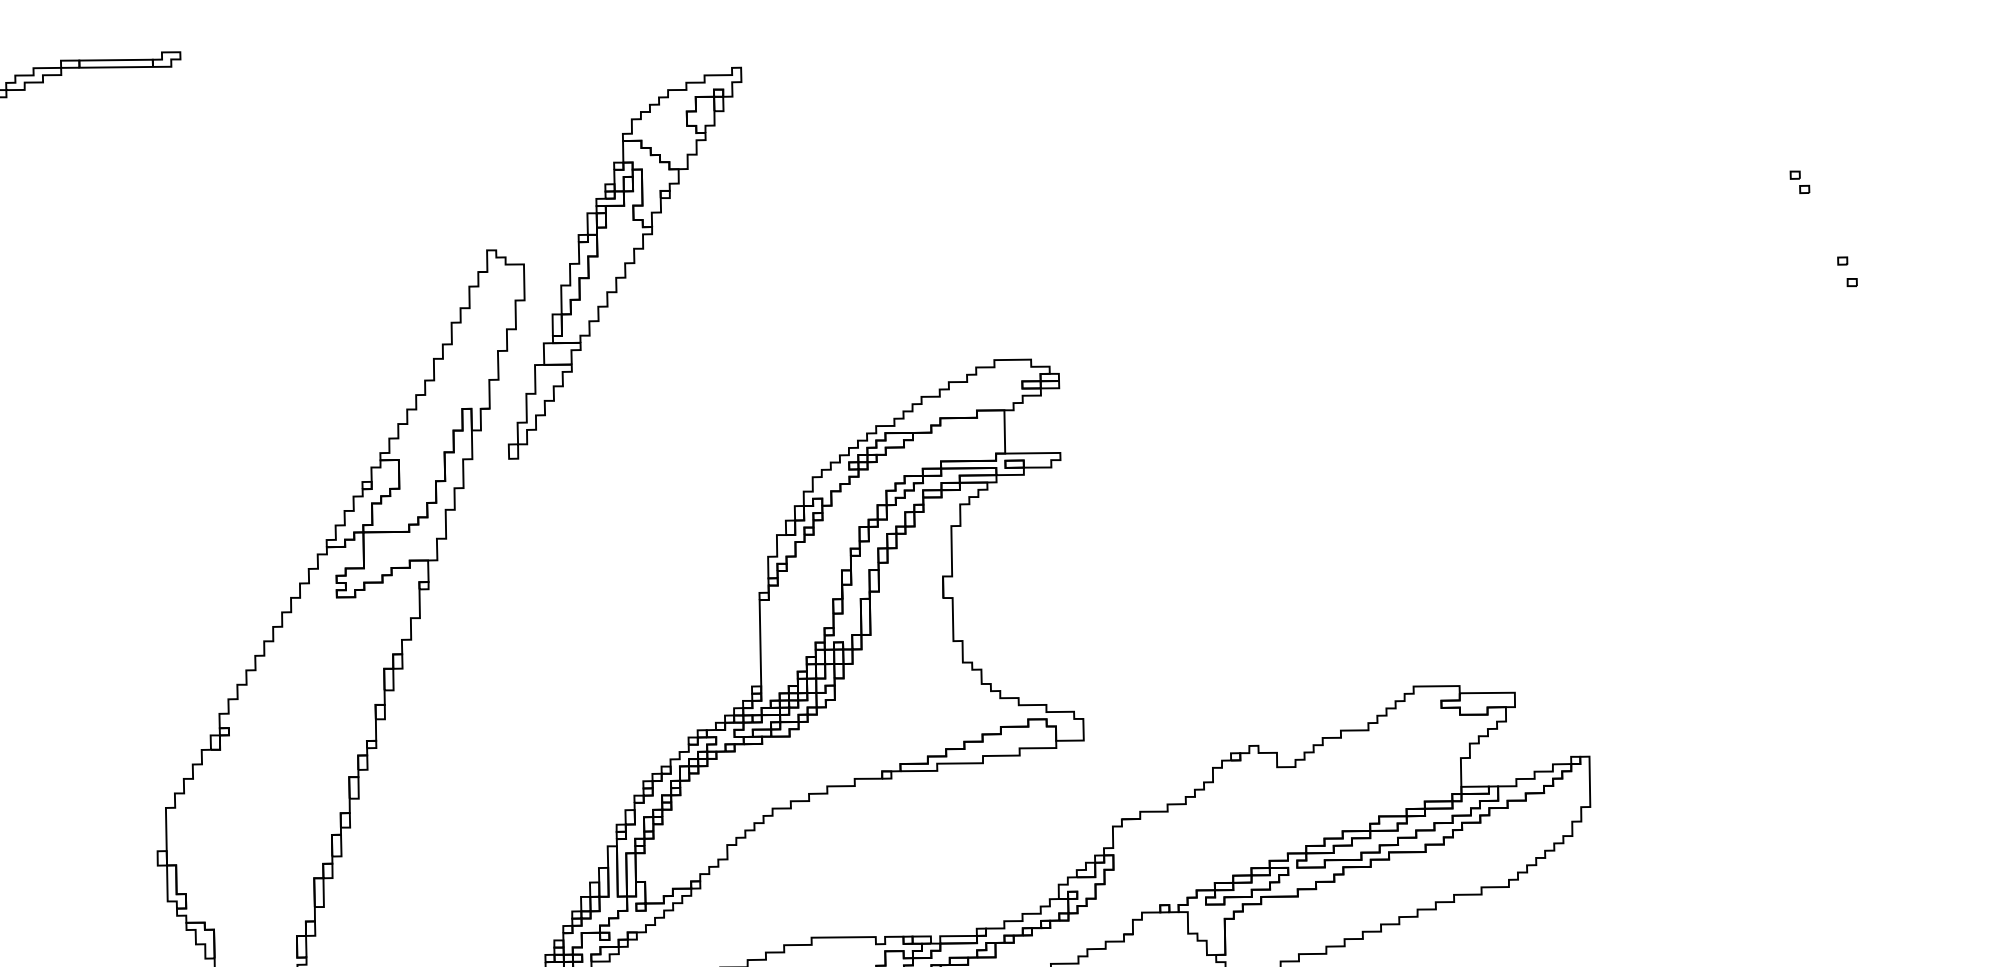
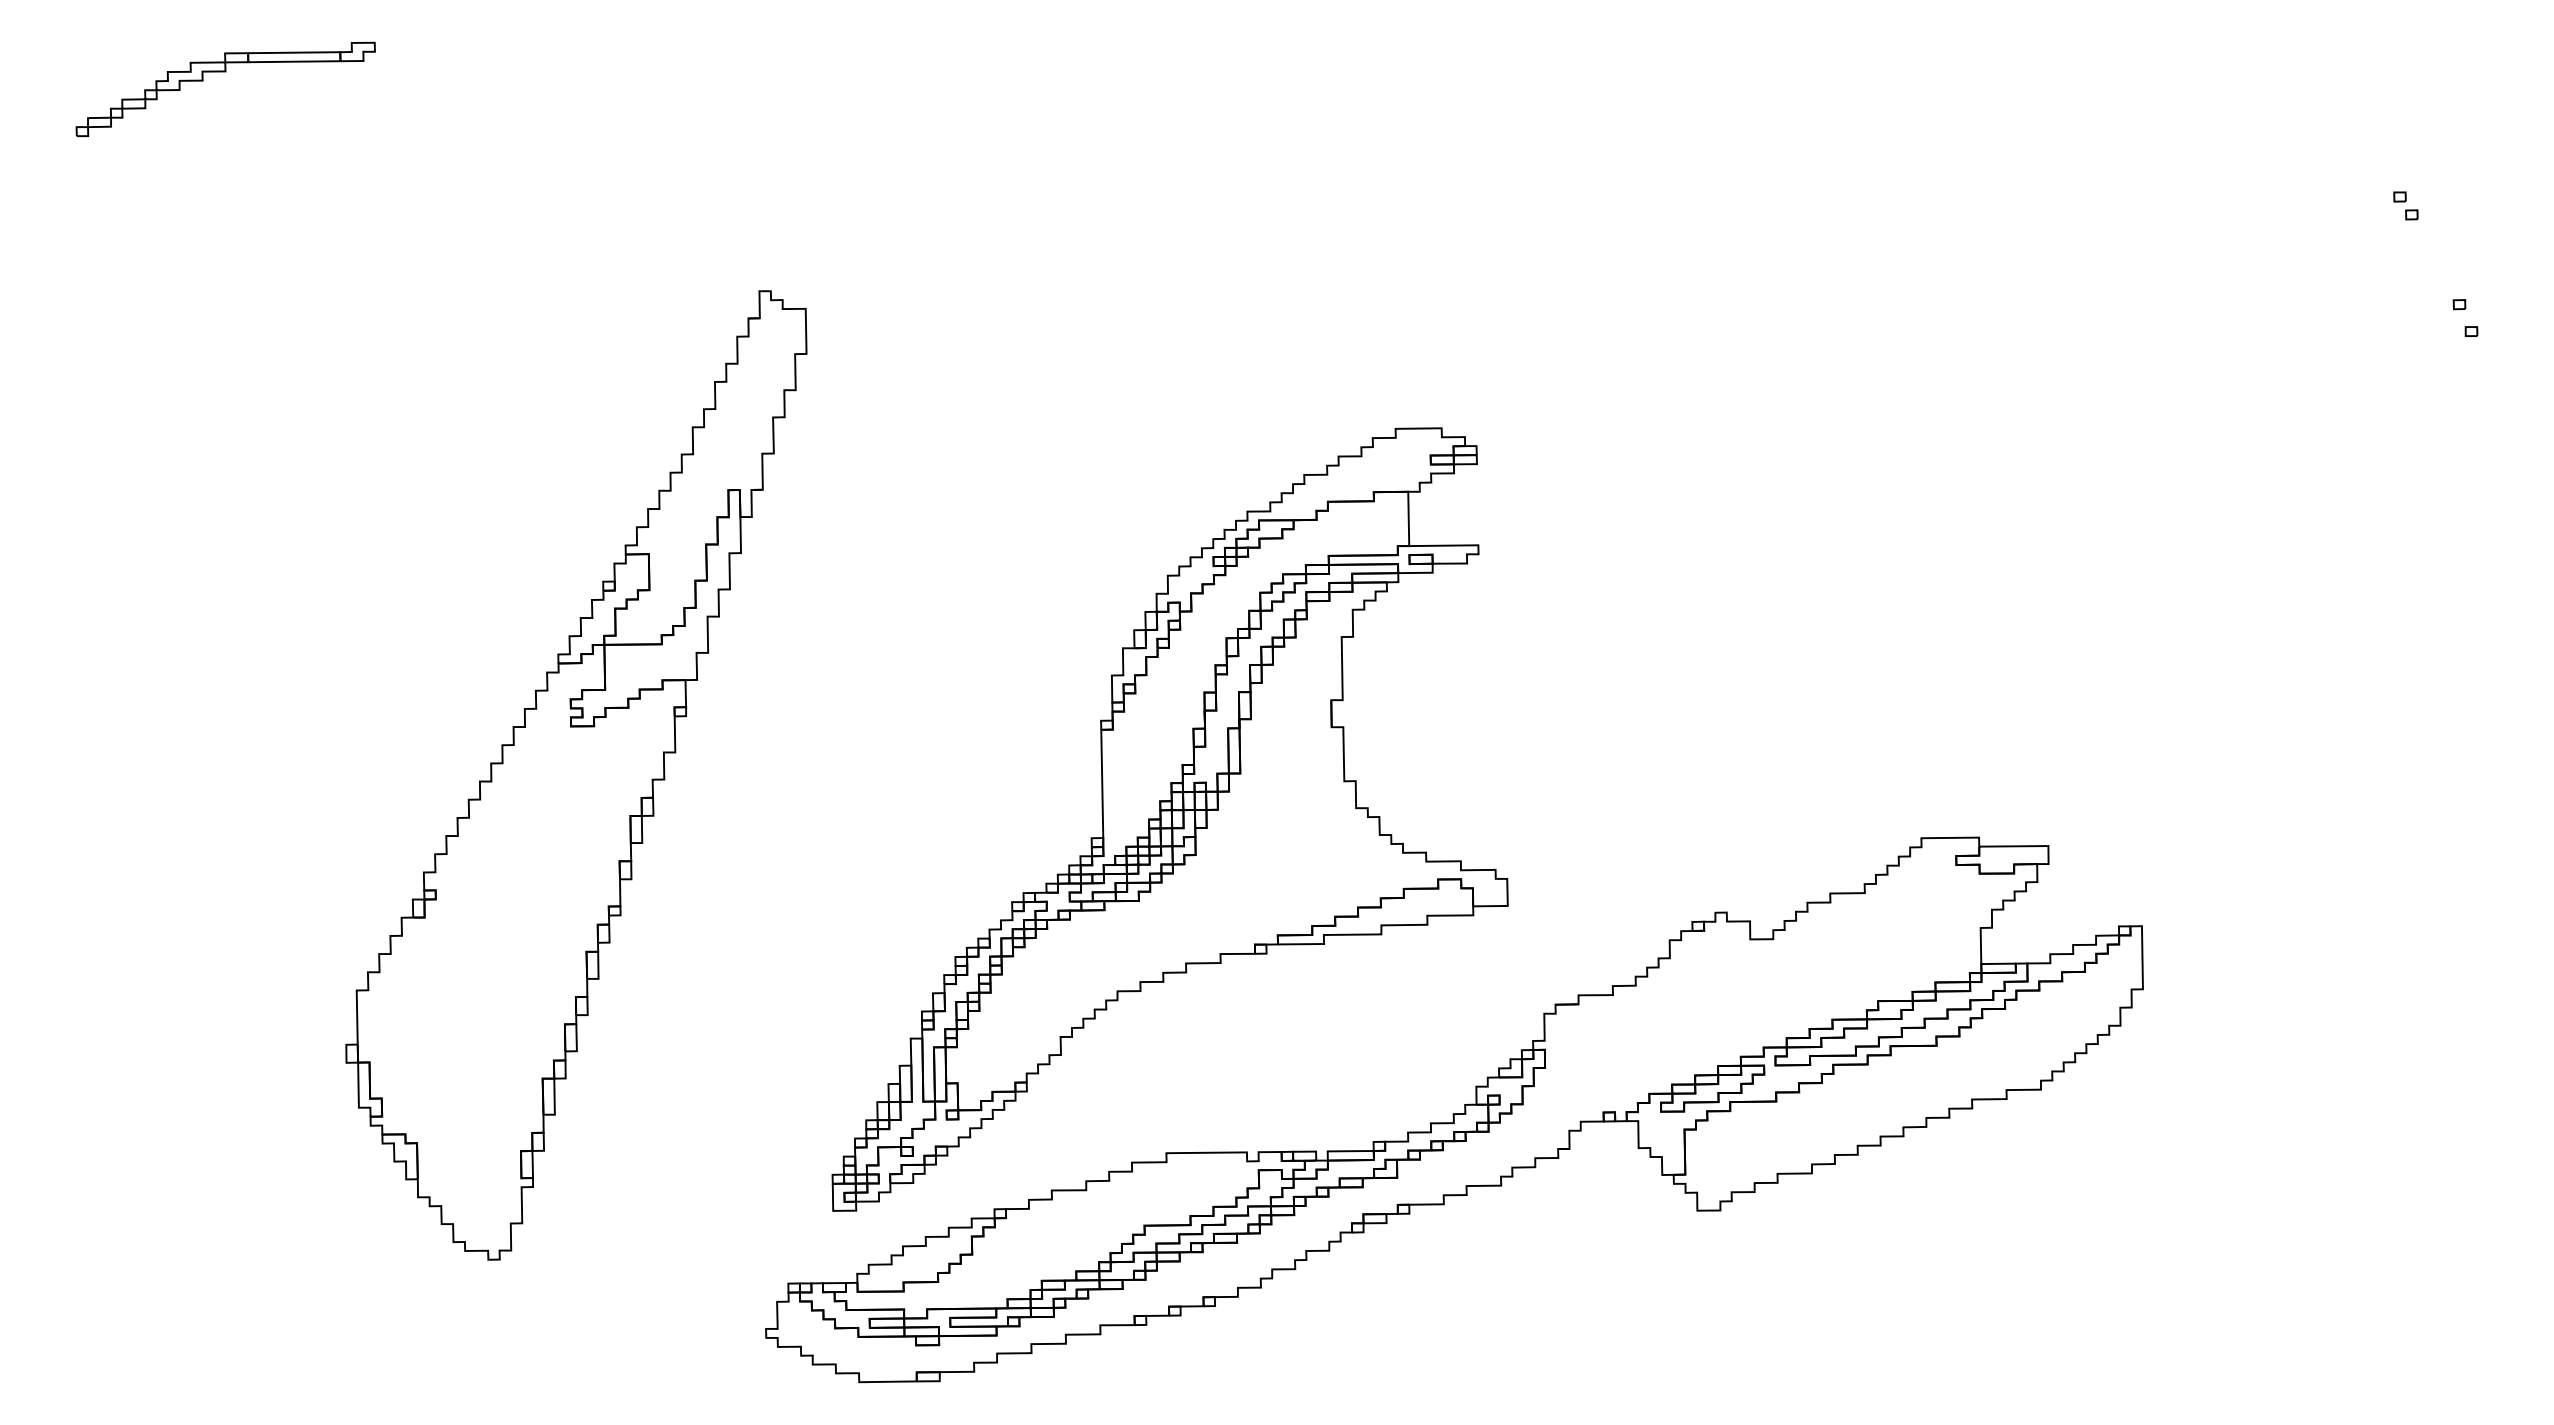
part: (625, 263) -> (932, 307), removed

